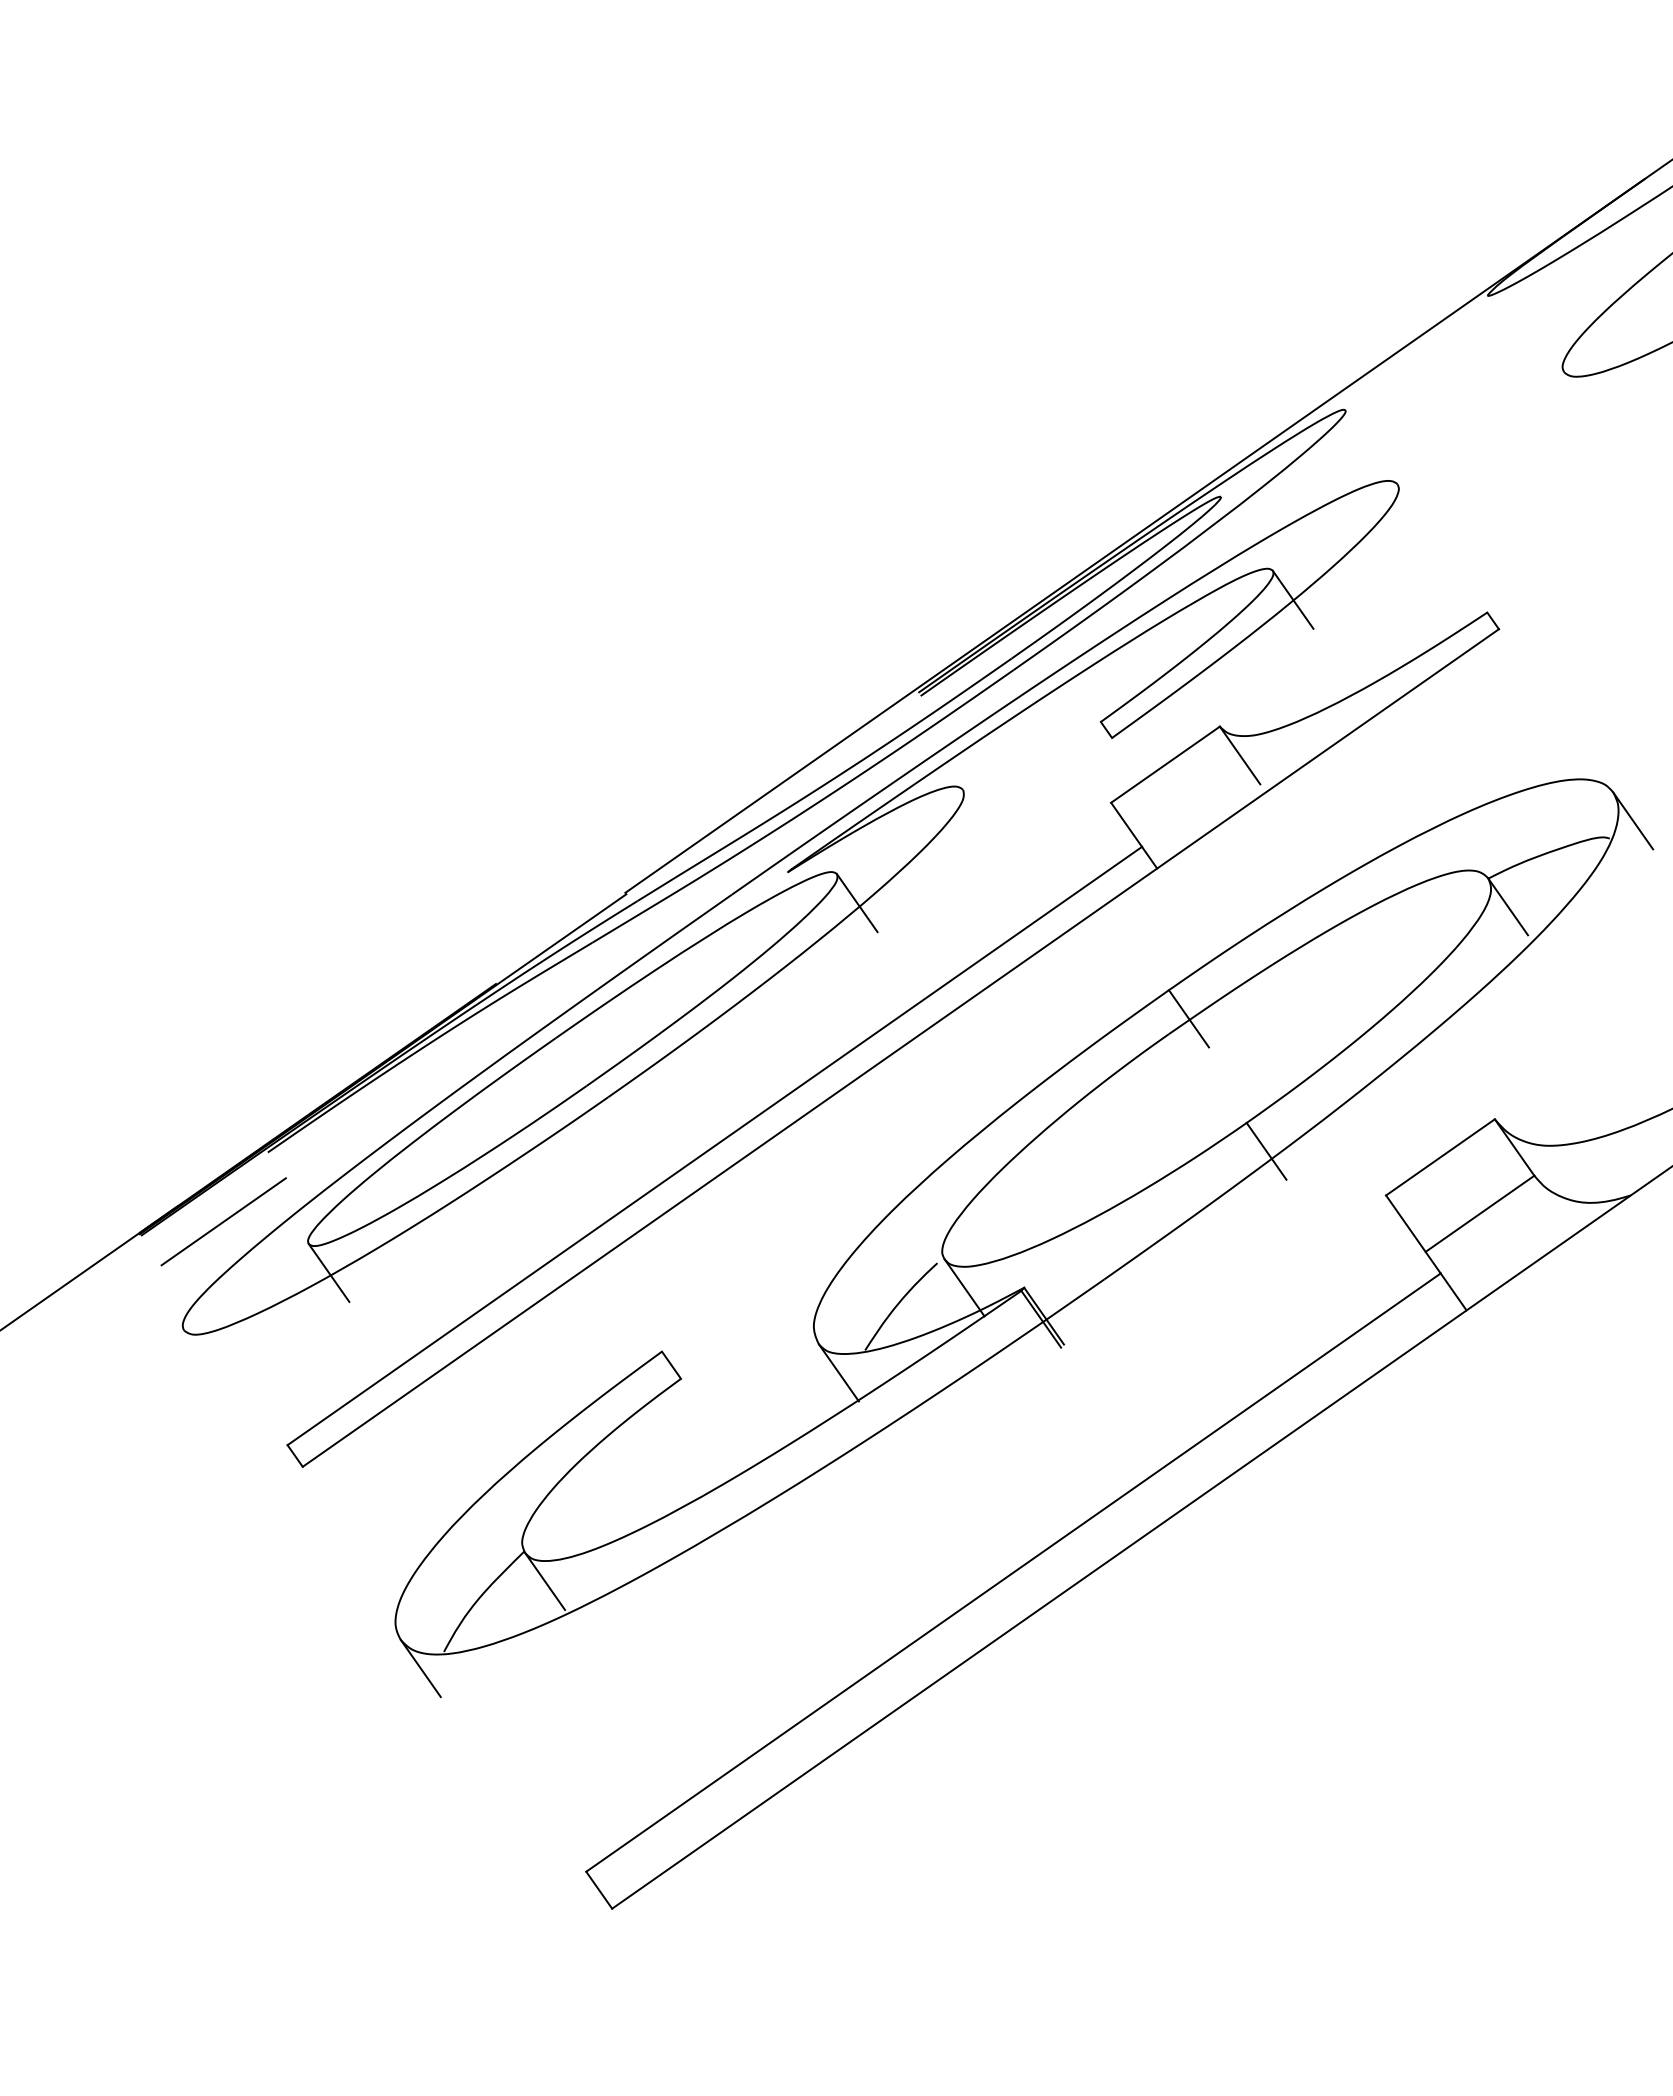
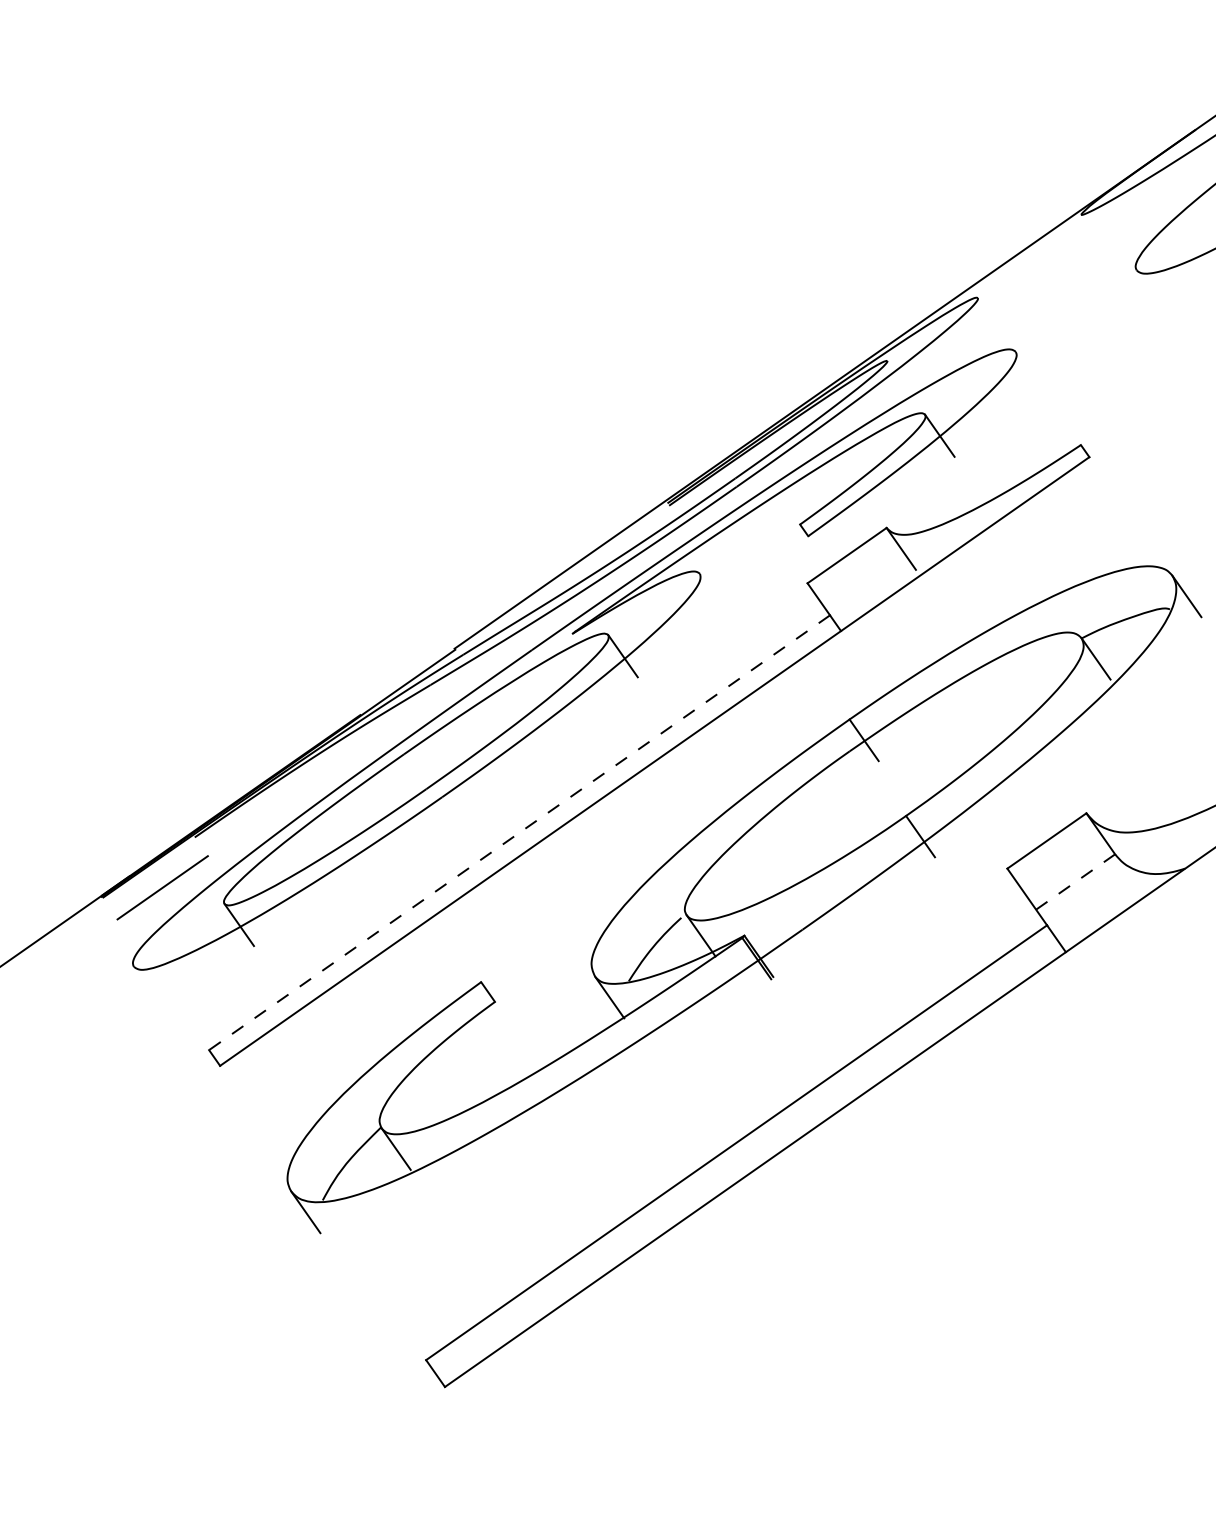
line: (714, 1146) -> (519, 833), solid -> dashed
line: (1479, 1214) -> (1075, 882), solid -> dashed

